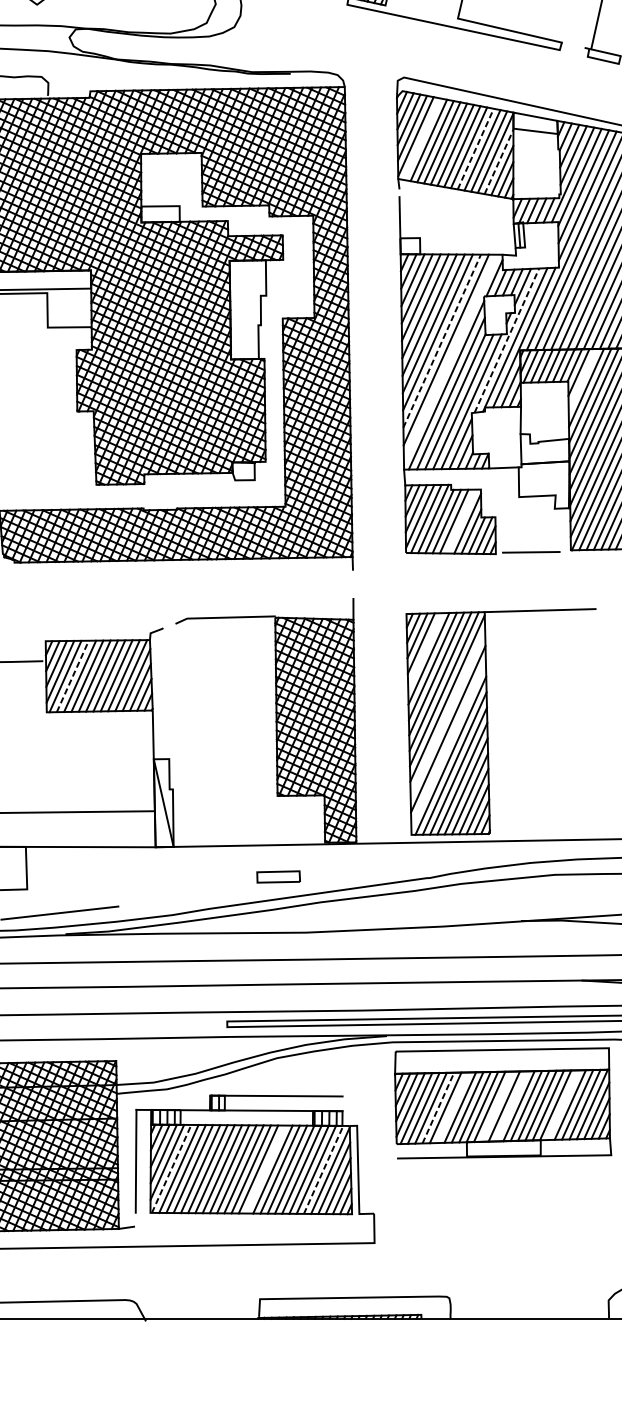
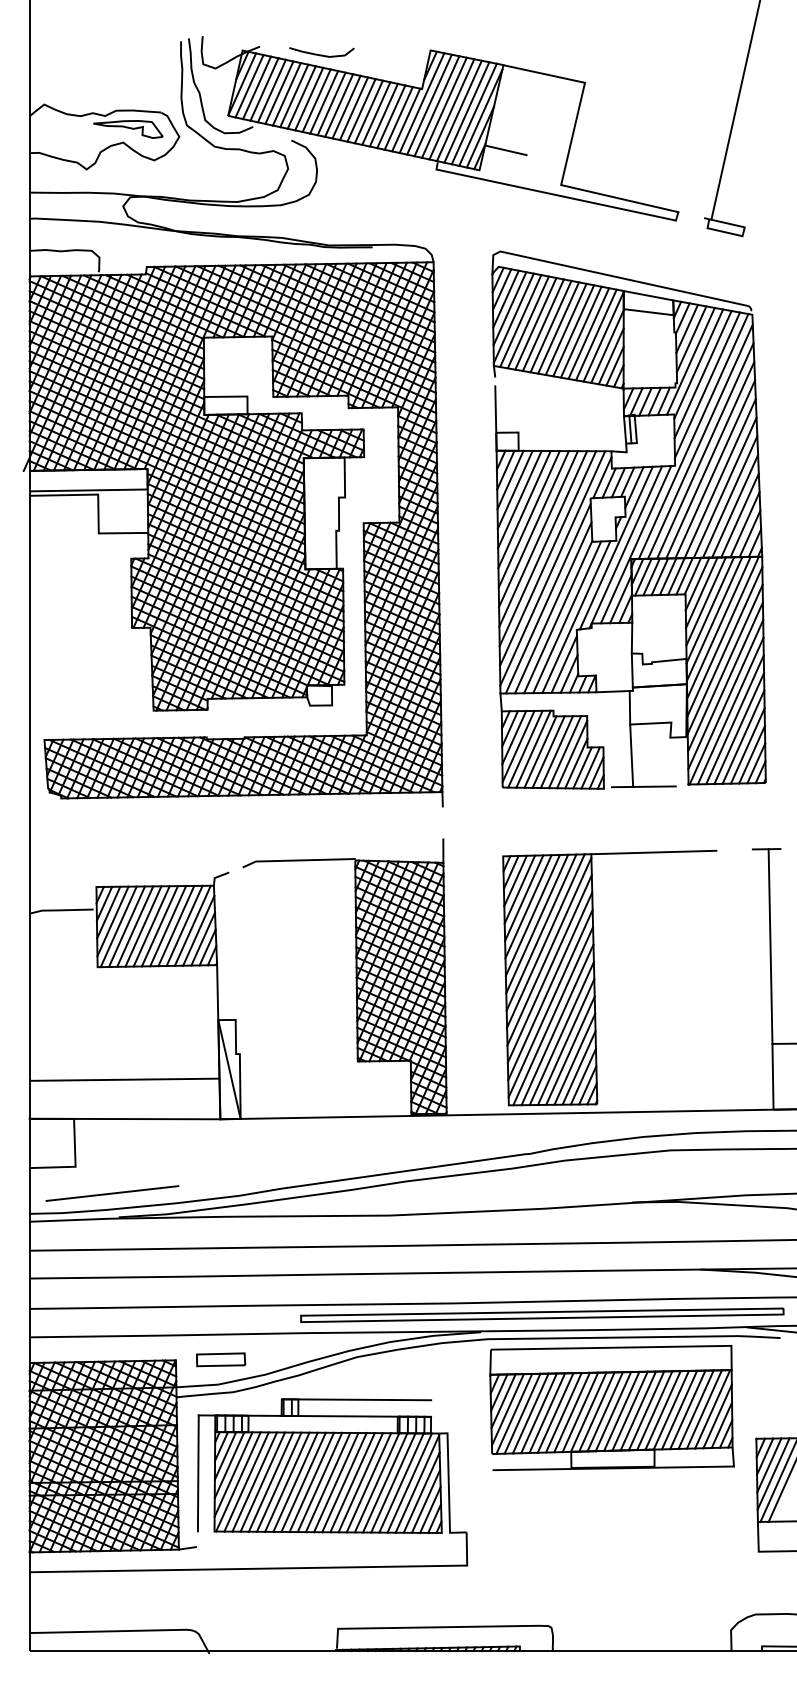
line: (421, 138) -> (520, 320), added
line: (475, 149) -> (581, 332), dashed -> solid
line: (499, 161) -> (607, 346), dashed -> solid
line: (442, 340) -> (543, 548), dashed -> solid
line: (507, 340) -> (616, 547), dashed -> solid
line: (450, 358) -> (552, 568), added
line: (582, 379) -> (701, 592), added
line: (460, 521) -> (564, 752), added
line: (520, 524) -> (631, 755), added
line: (425, 651) -> (524, 898), added
line: (73, 676) -> (127, 926), dashed -> solid
line: (447, 713) -> (549, 968), added
line: (448, 744) -> (550, 1003), added
part: (279, 876) -> (221, 1359), moved
line: (562, 1104) -> (679, 1409), added
line: (496, 1106) -> (604, 1411), added
line: (511, 1106) -> (621, 1411), added
line: (452, 1107) -> (555, 1412), added
line: (438, 1108) -> (539, 1413), dashed -> solid
line: (171, 1168) -> (238, 1481), dashed -> solid
line: (265, 1169) -> (344, 1482), added
line: (323, 1169) -> (409, 1482), dashed -> solid

